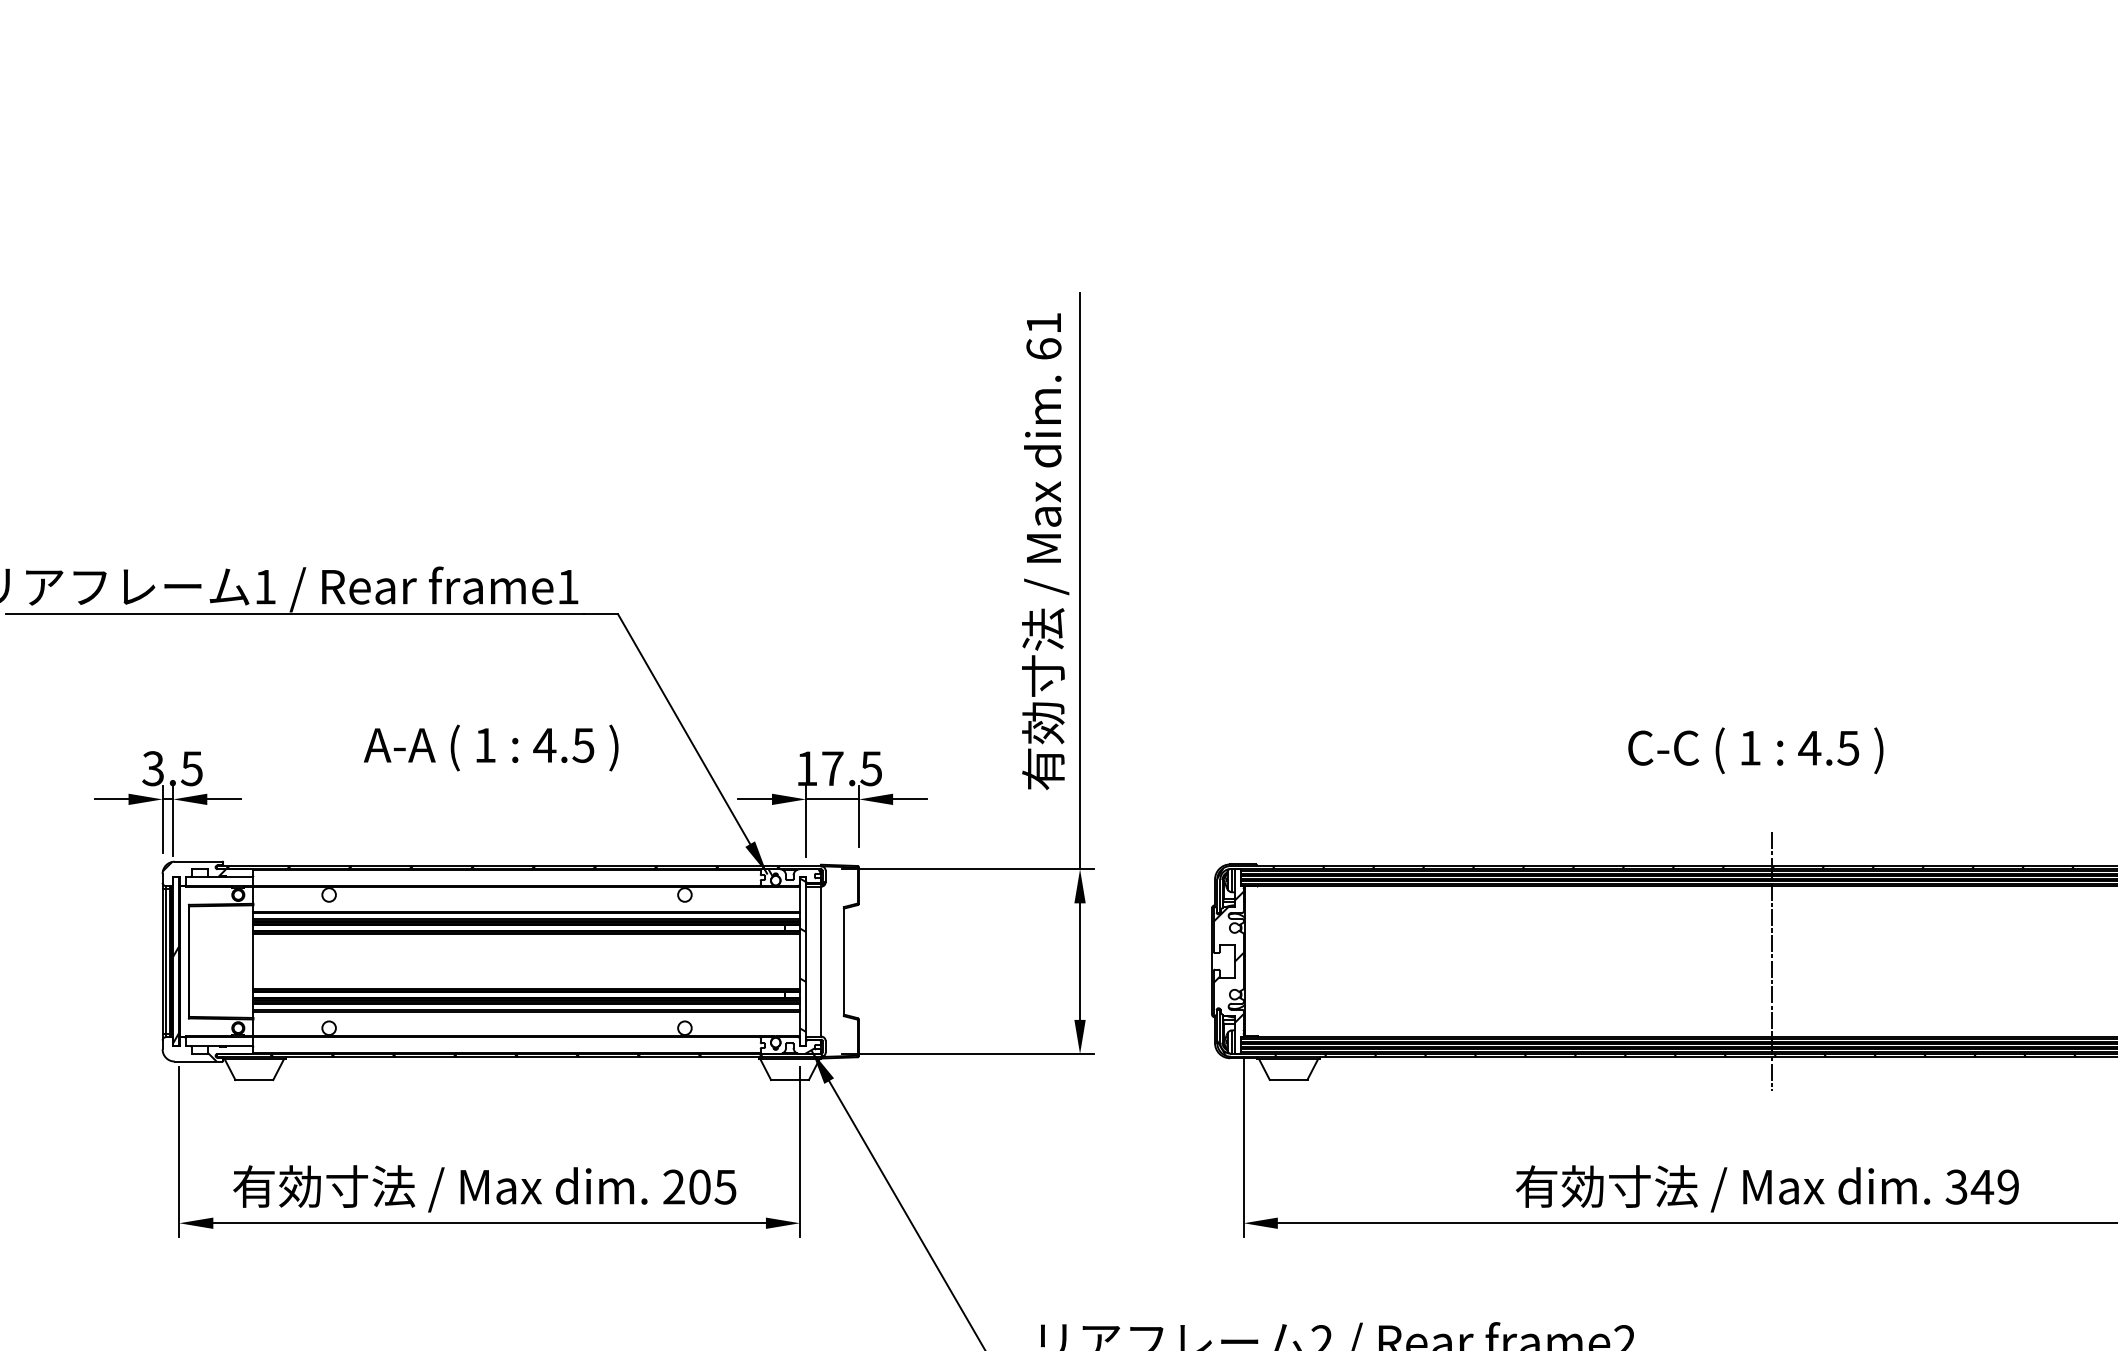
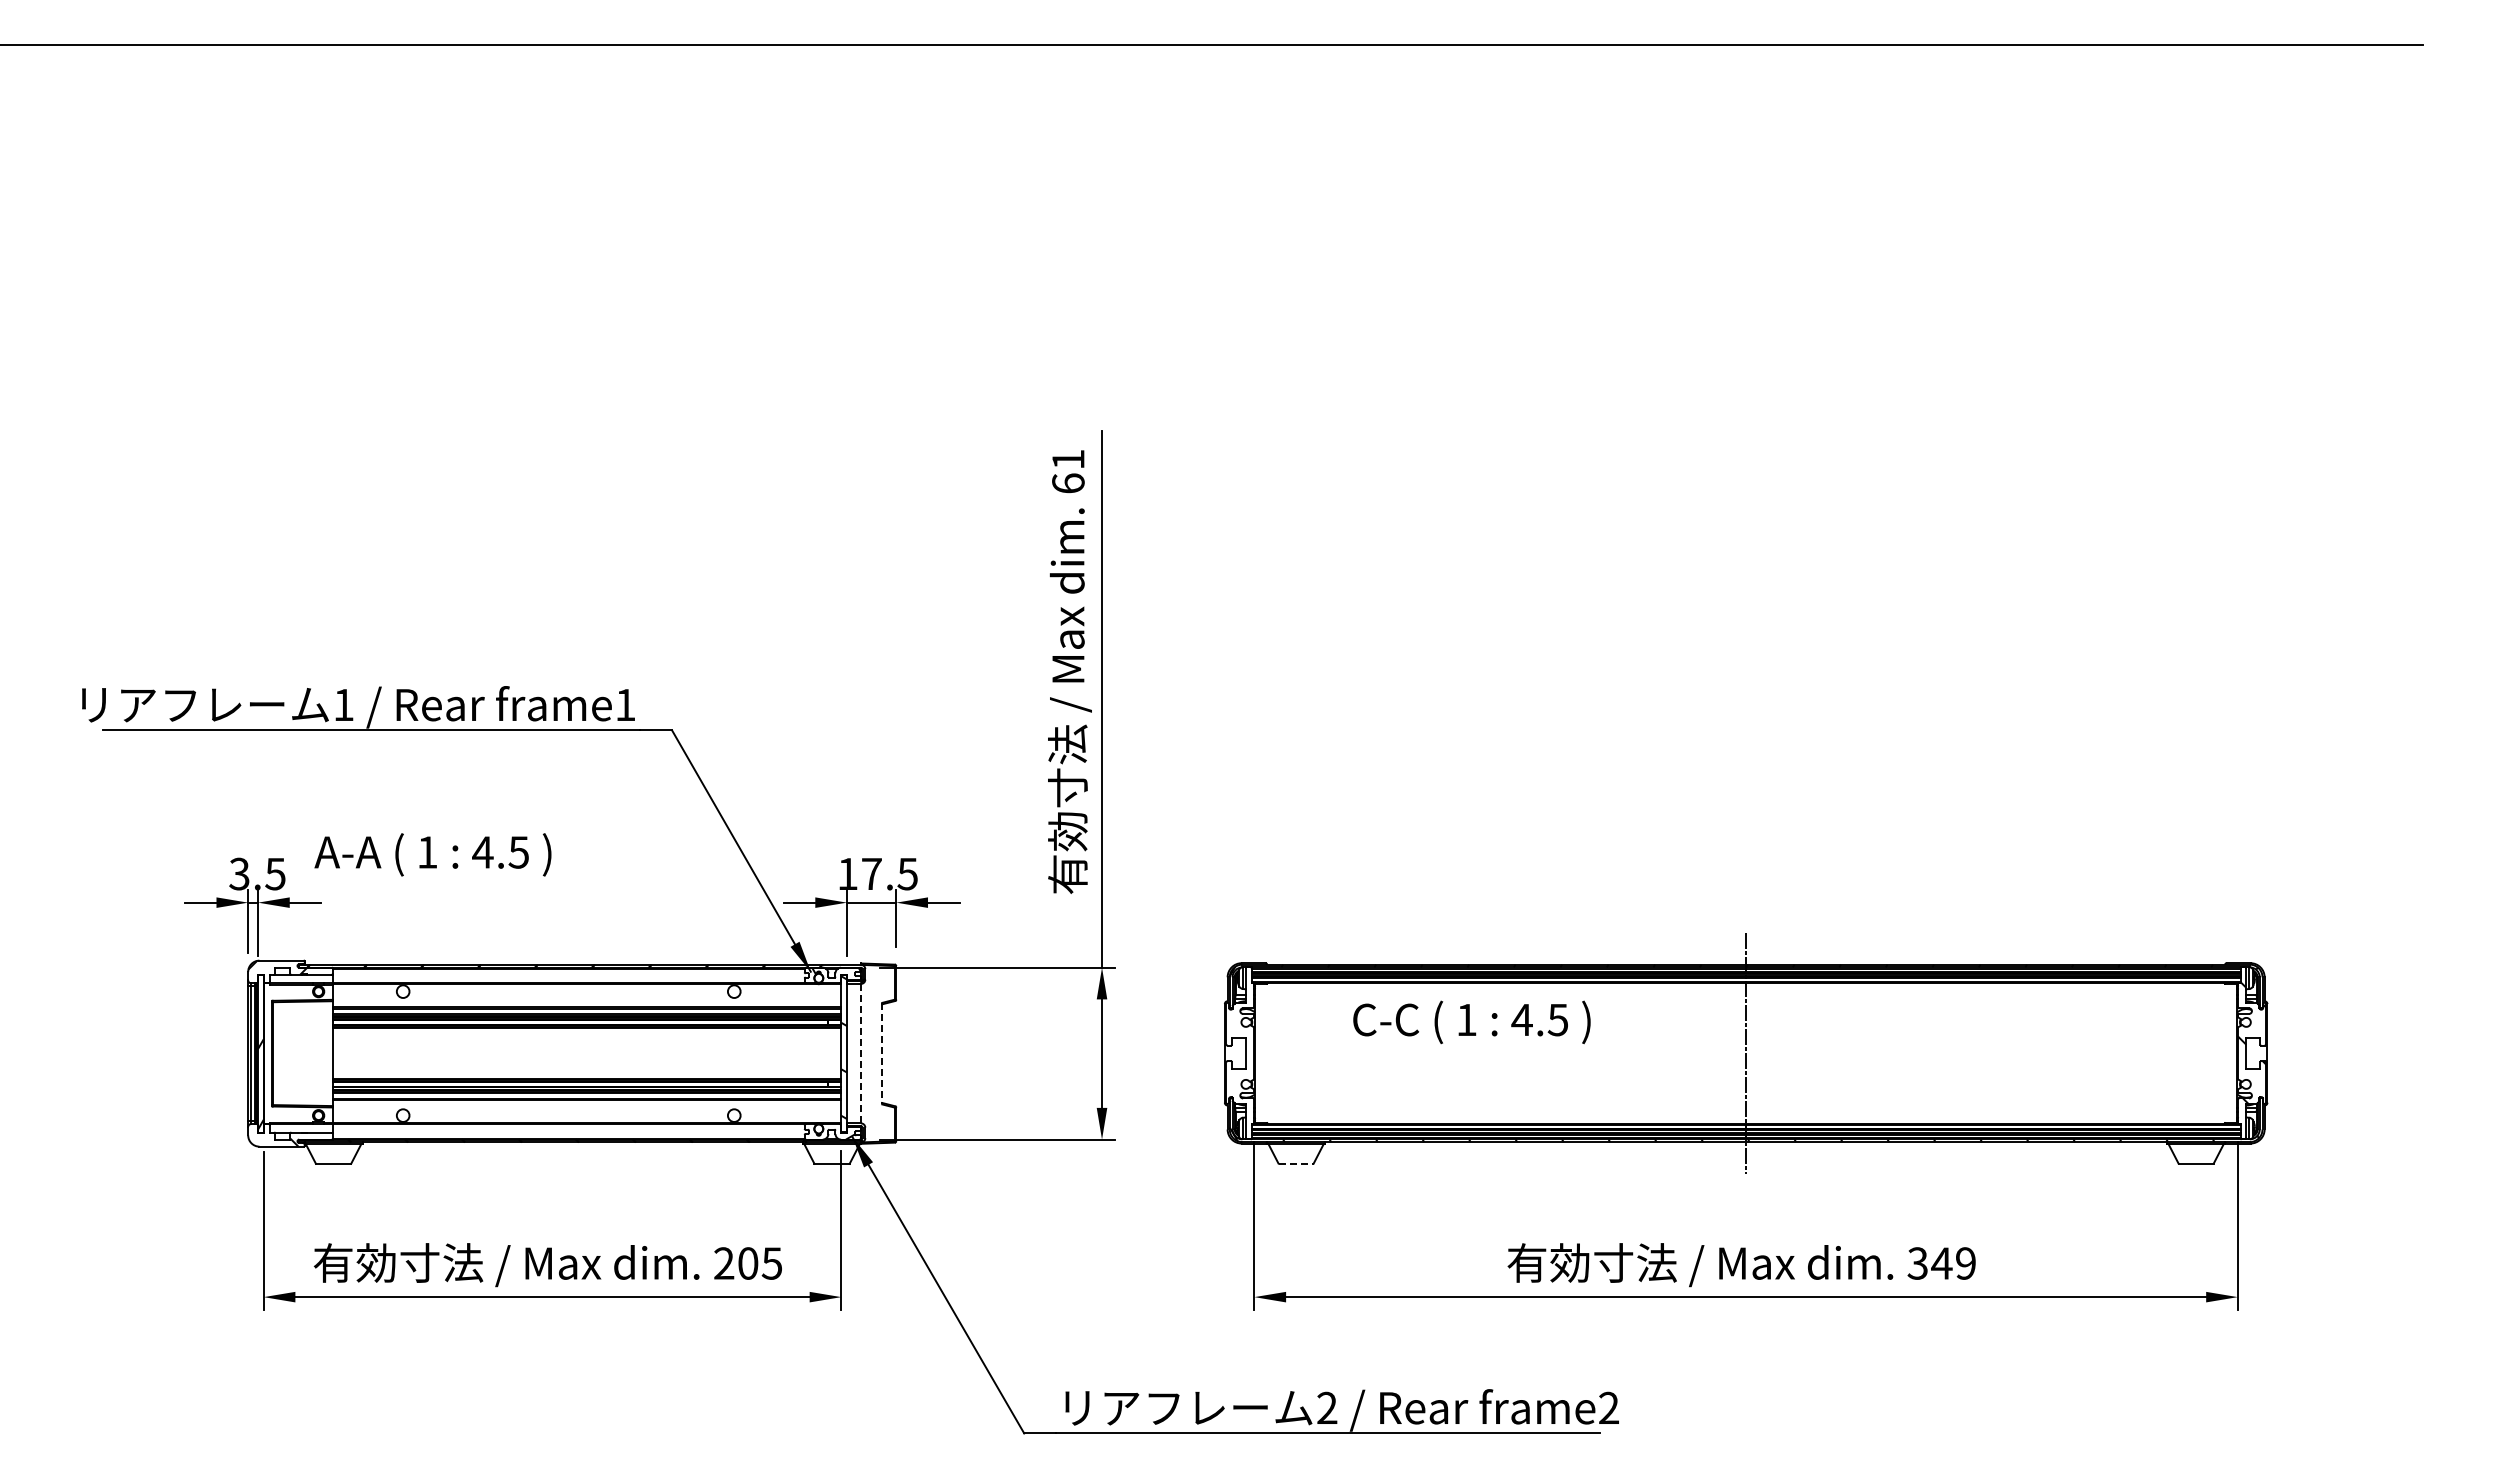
text: (490, 747) -> (432, 854), moved
text: (1755, 750) -> (1471, 1022), moved
hatch: (1228, 957) -> (1240, 1049), removed
line: (821, 961) -> (861, 1053), solid -> dashed
line: (844, 961) -> (882, 1053), solid -> dashed
line: (1289, 1079) -> (1296, 1163), solid -> dashed

